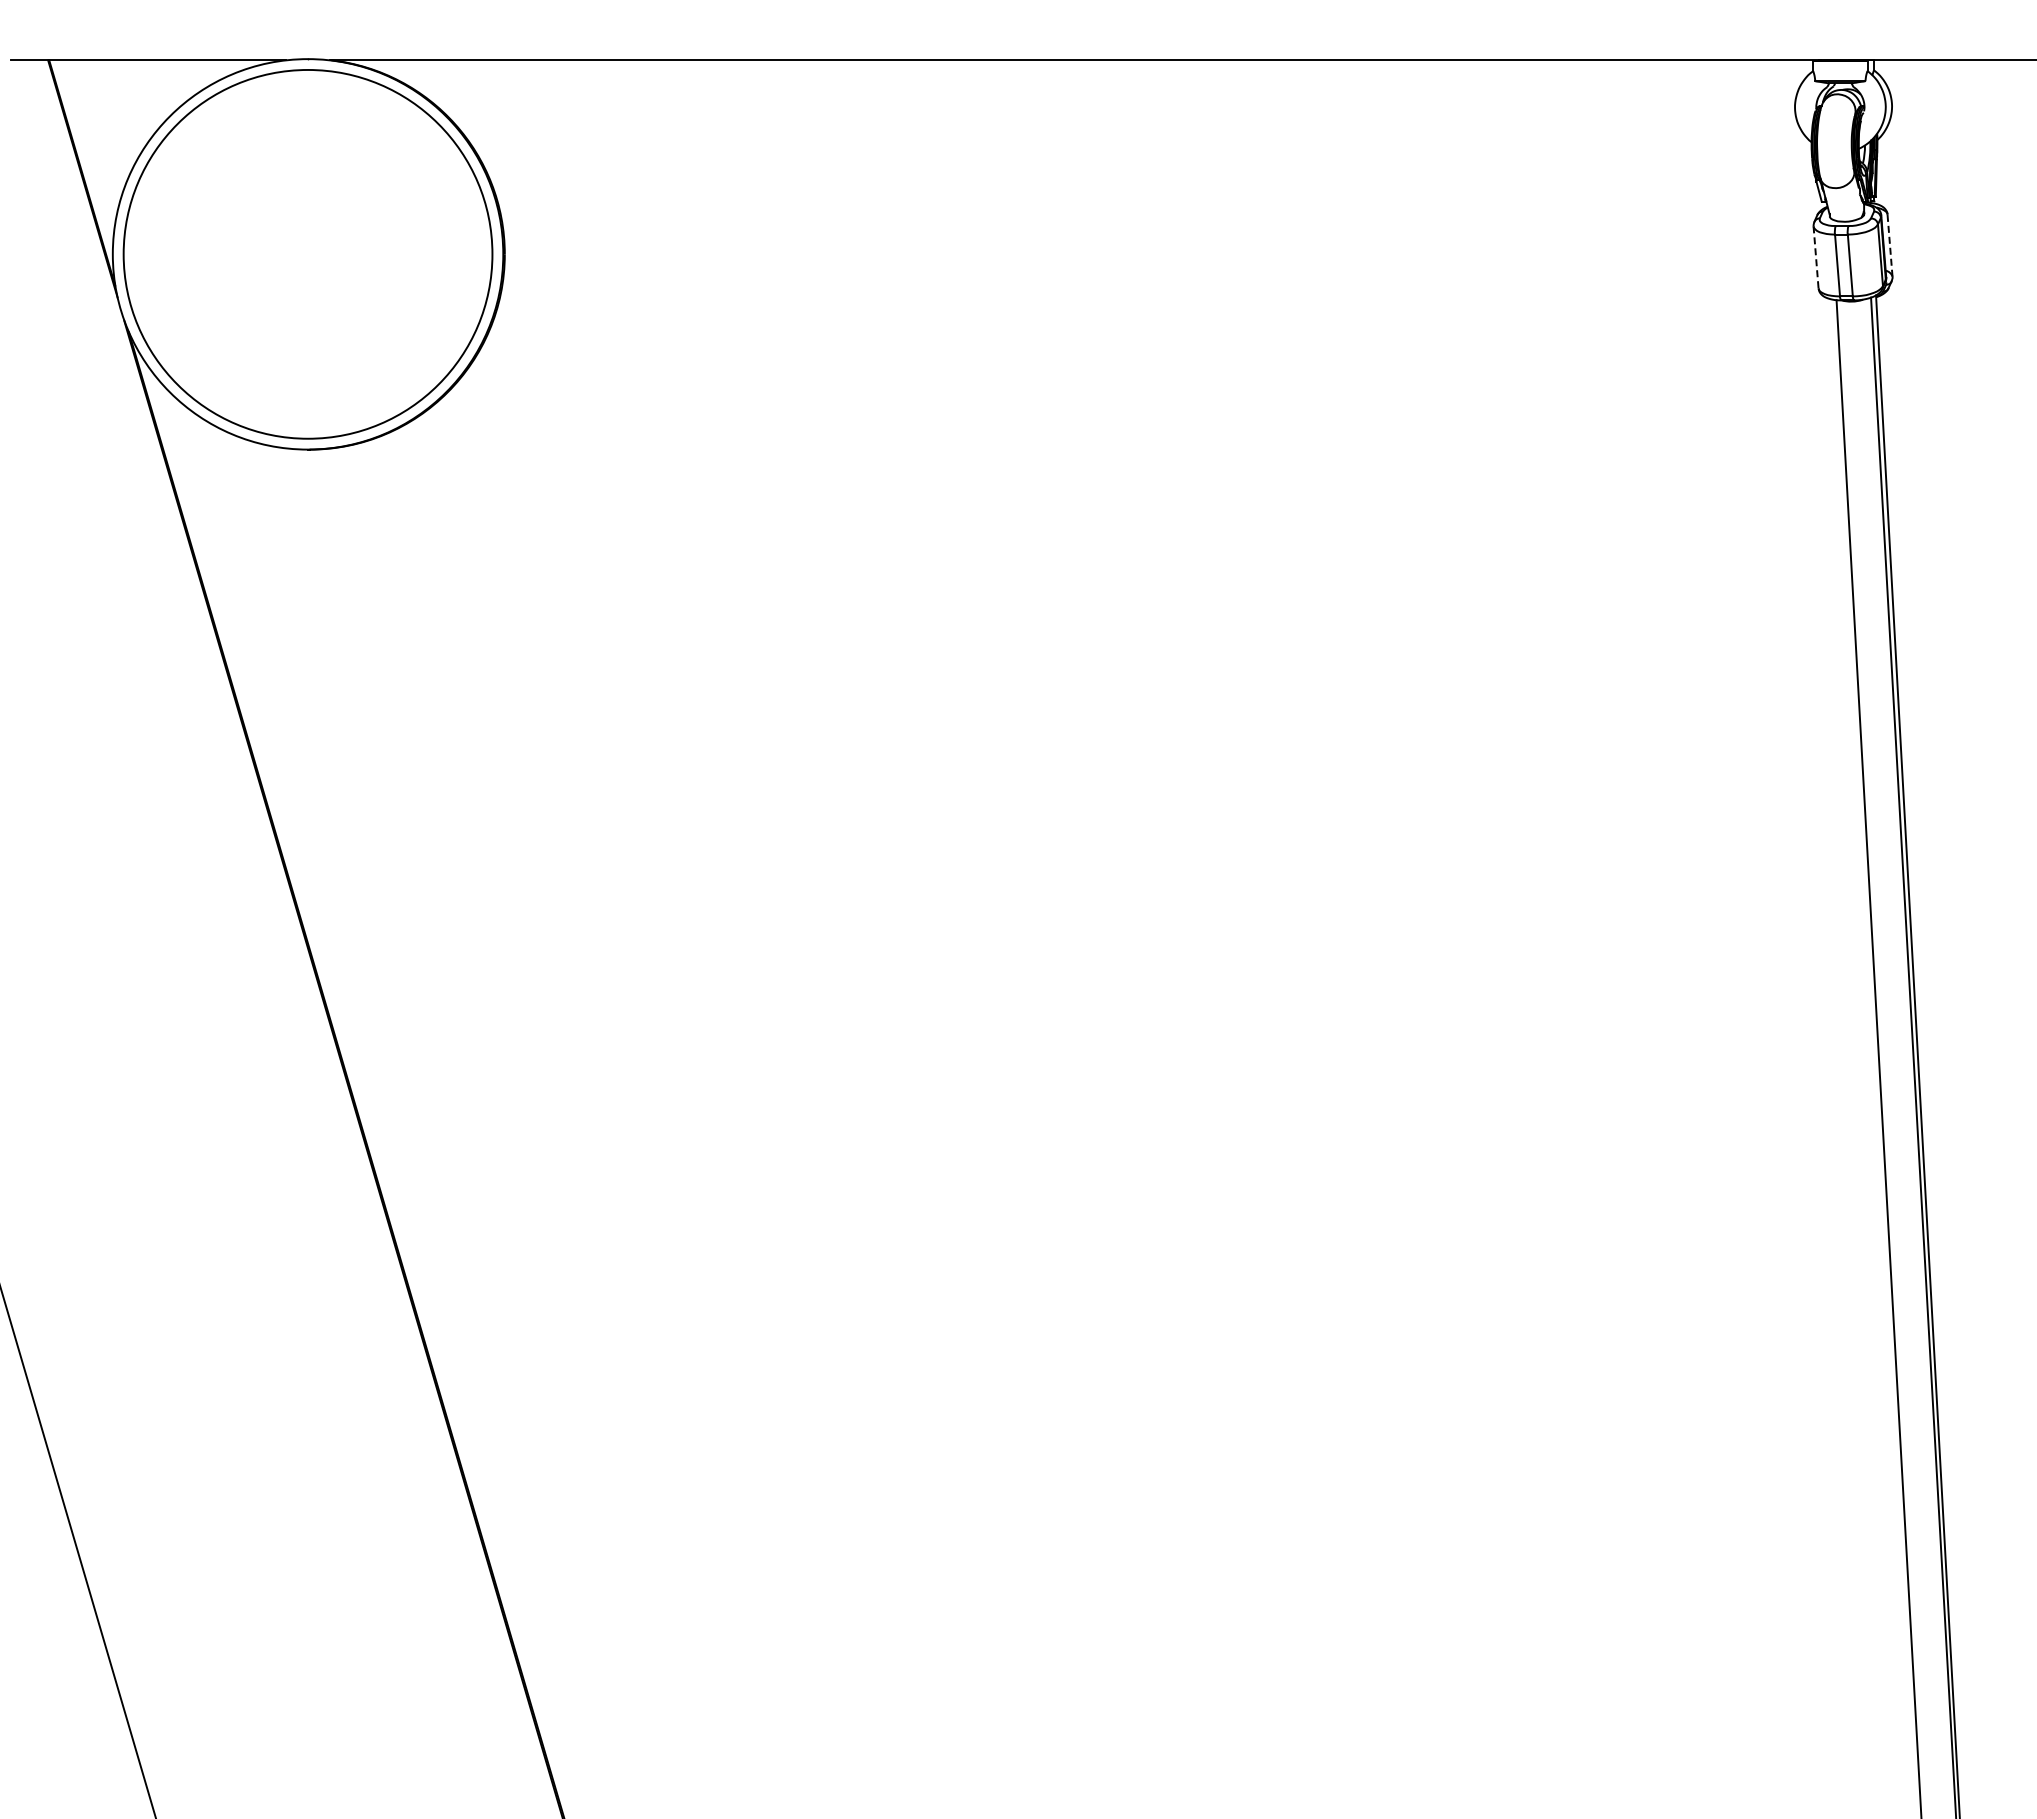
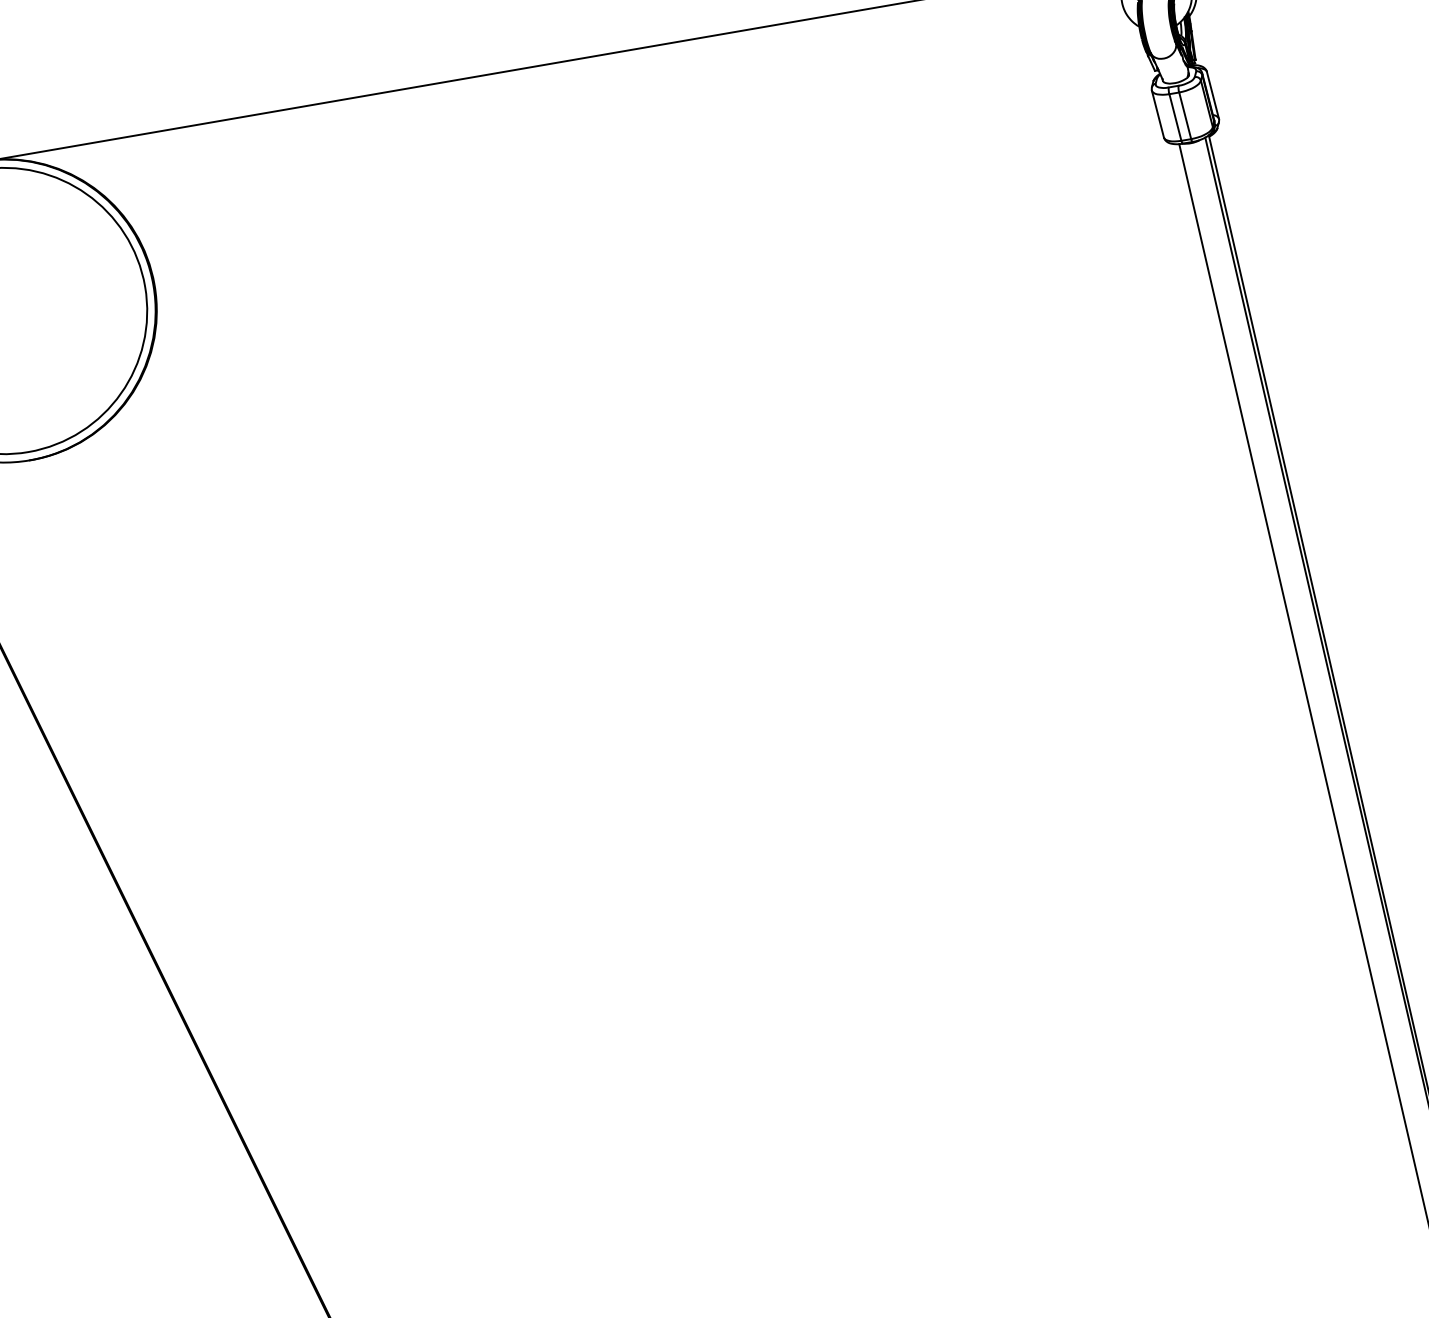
line: (1889, 245) -> (1212, 95), dashed -> solid
line: (1816, 257) -> (1158, 114), dashed -> solid

